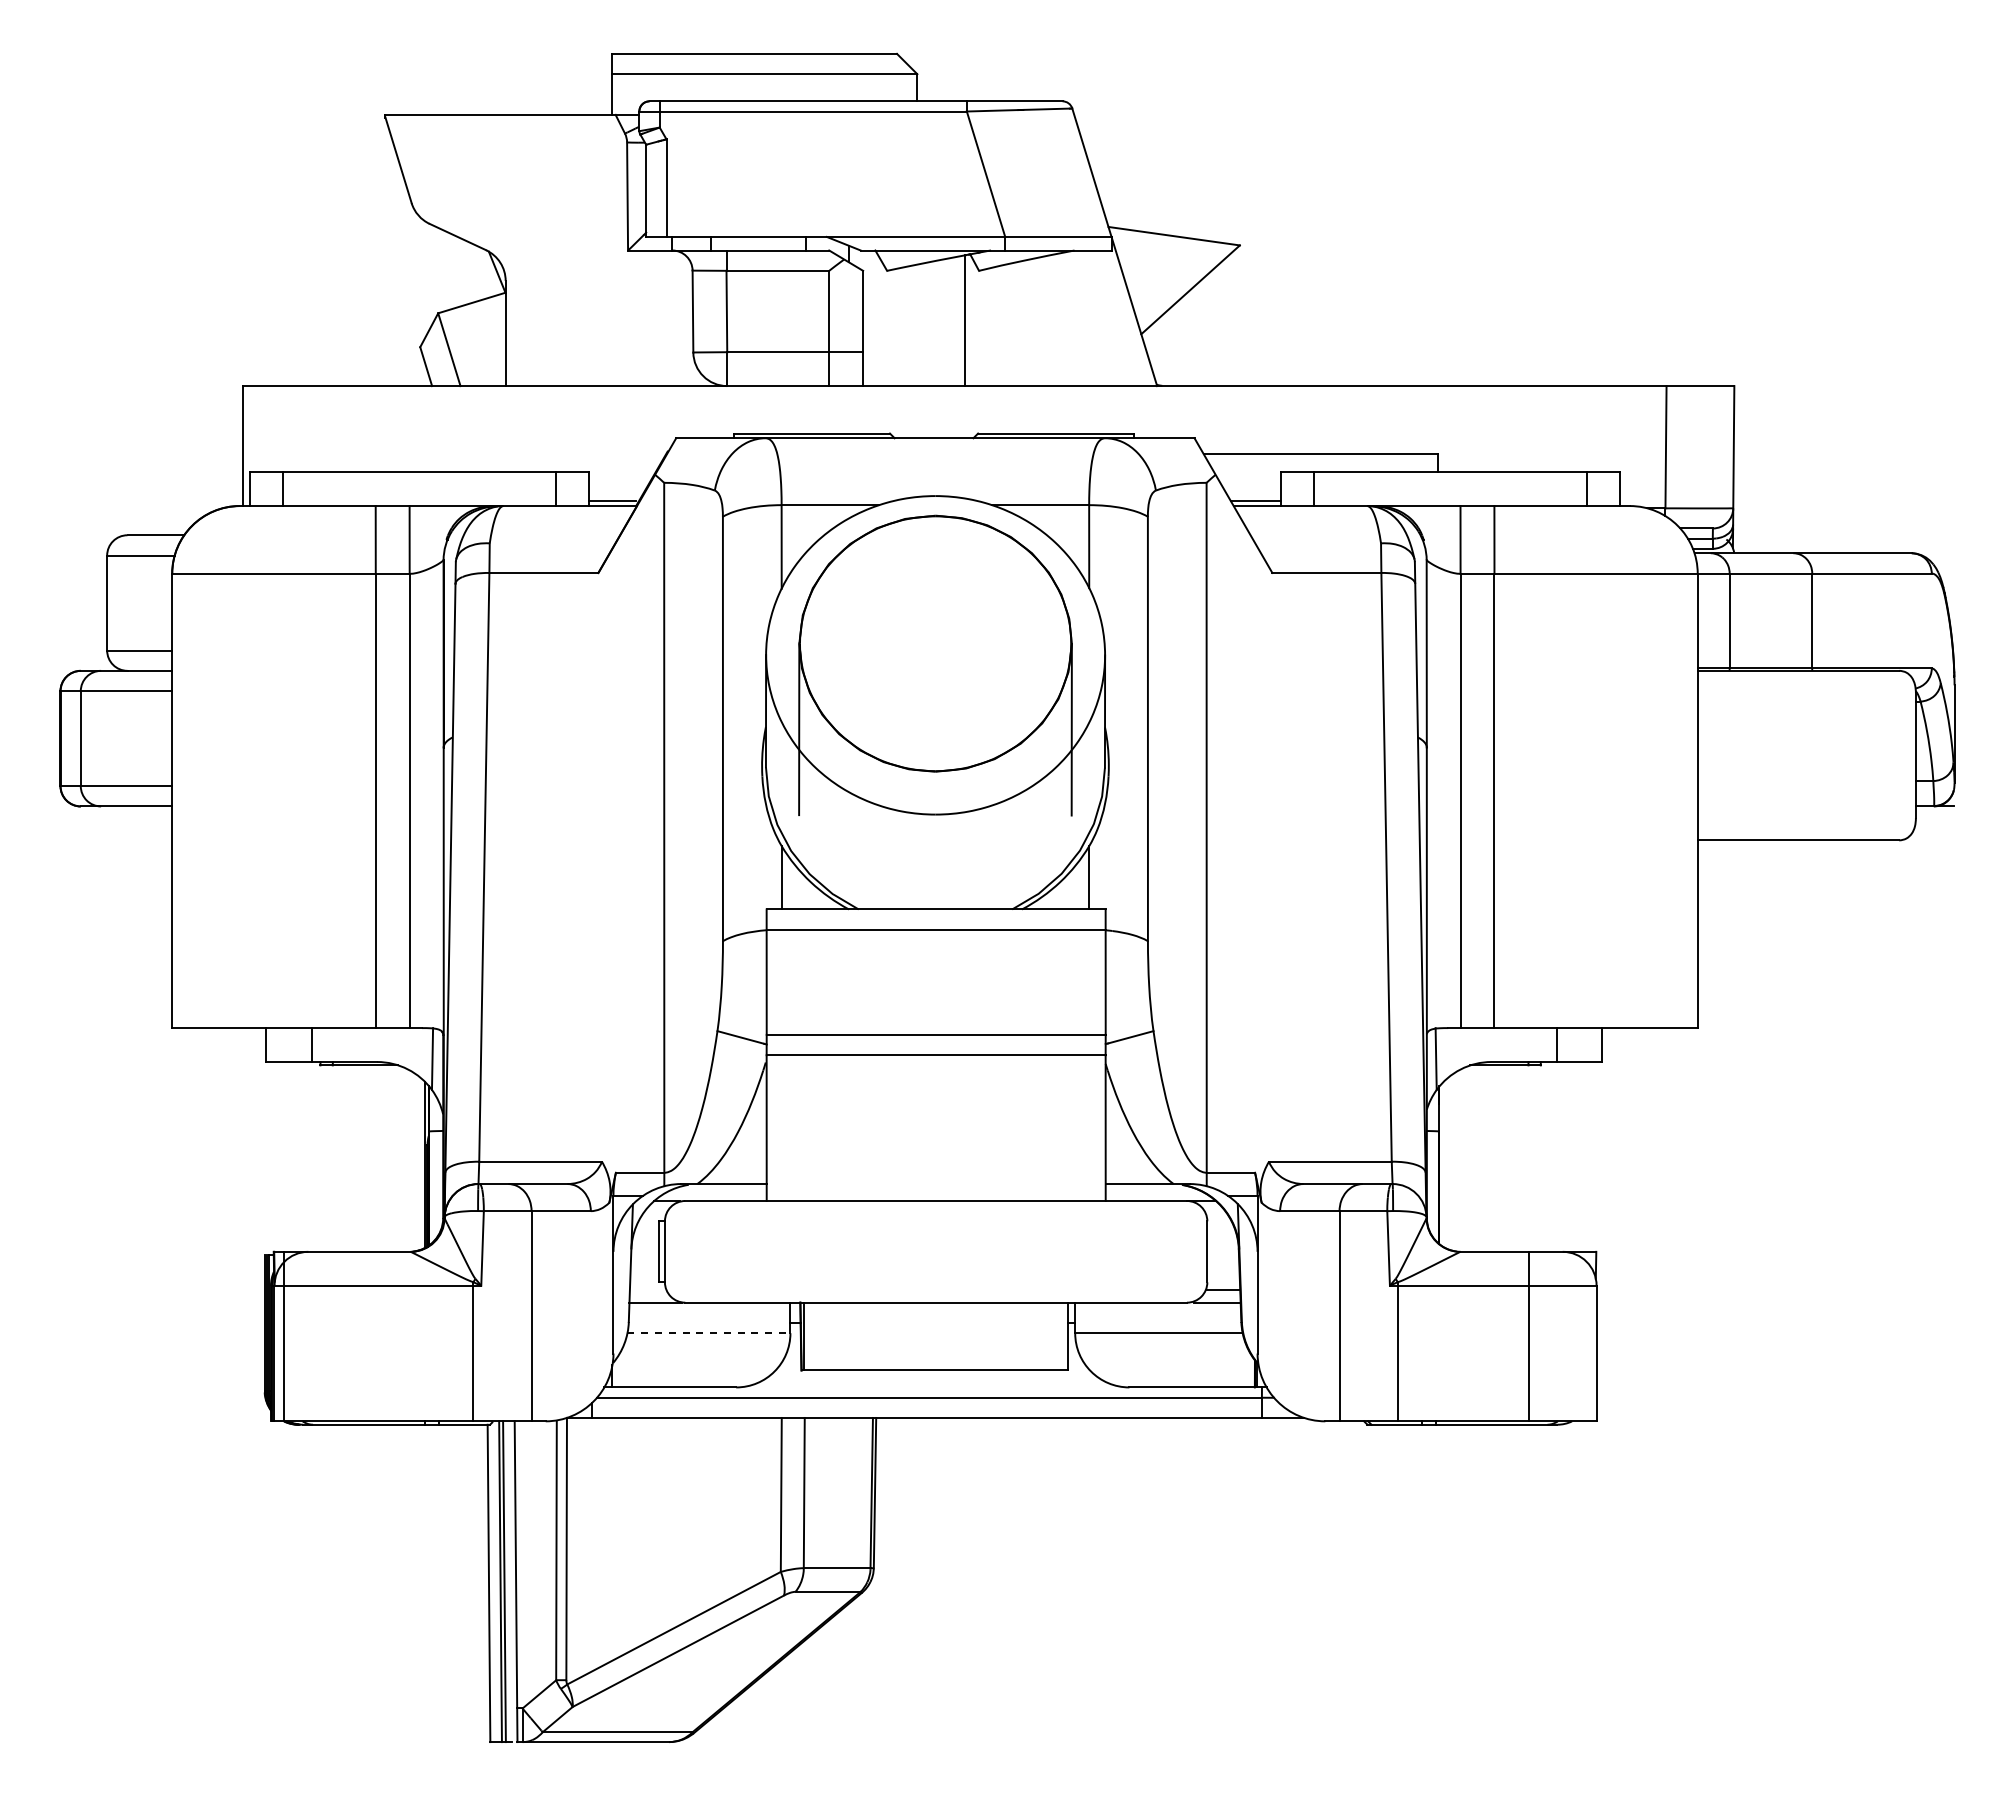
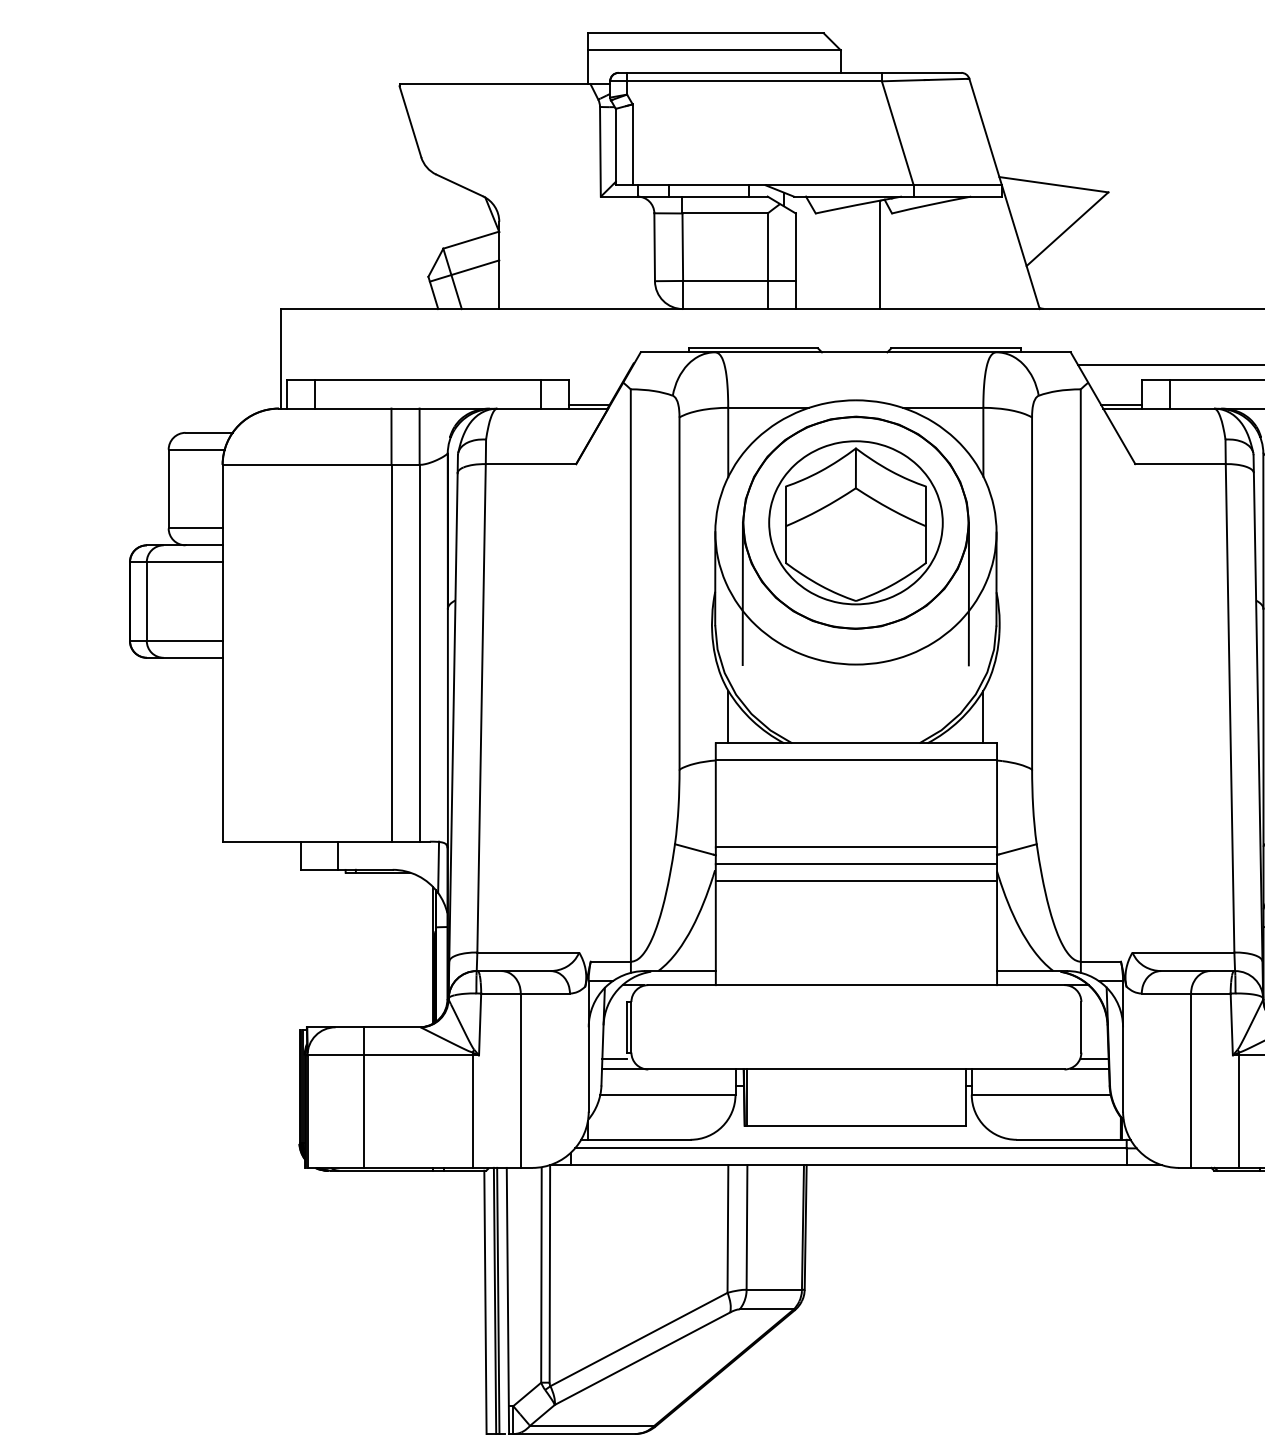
line: (463, 340) -> (464, 271), added
part: (935, 643) -> (855, 522), added
line: (935, 1075) -> (855, 881), added
line: (644, 1289) -> (614, 1058), added
line: (709, 1333) -> (668, 1095), dashed -> solid
line: (284, 1336) -> (363, 1097), moved

